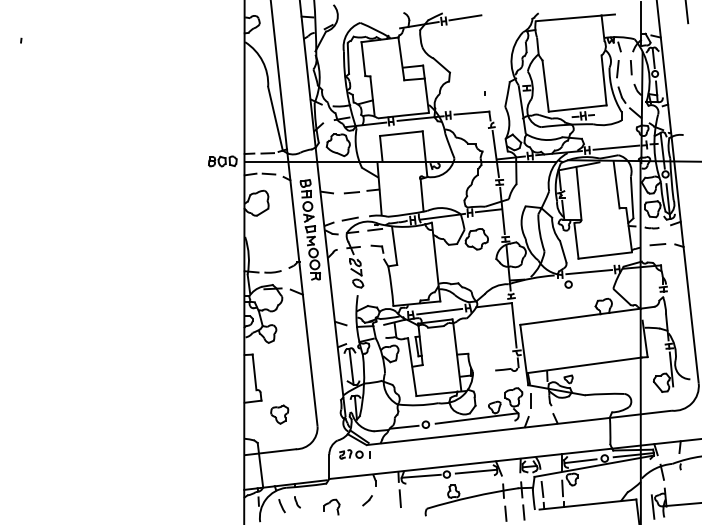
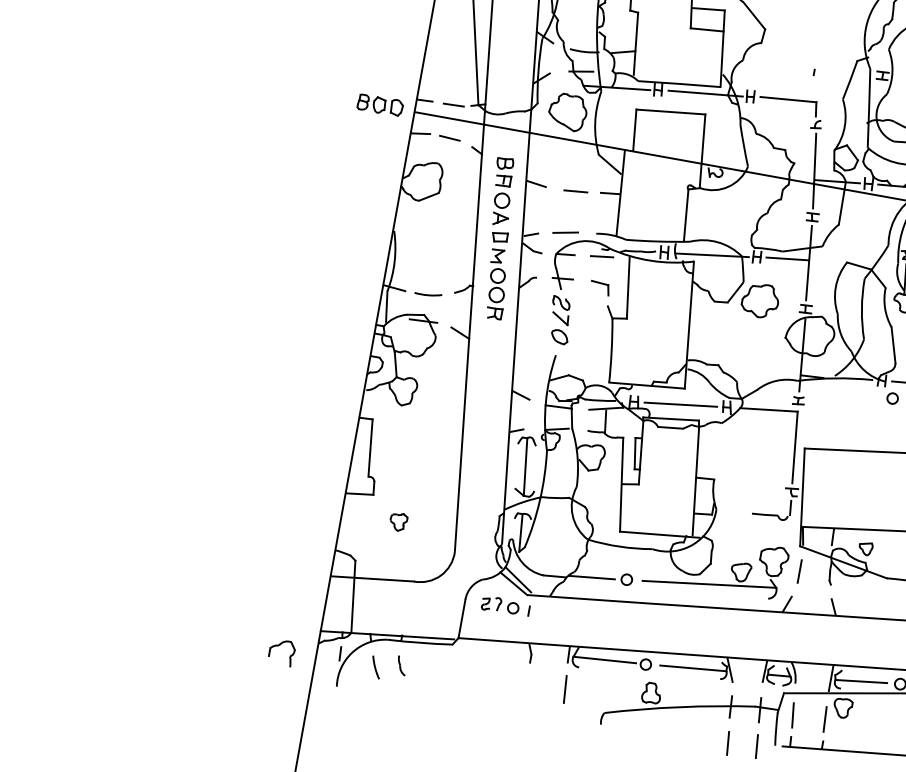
part: (279, 414) -> (398, 521), size x0.6
line: (367, 500) -> (512, 683), removed
part: (331, 506) -> (281, 651), moved

